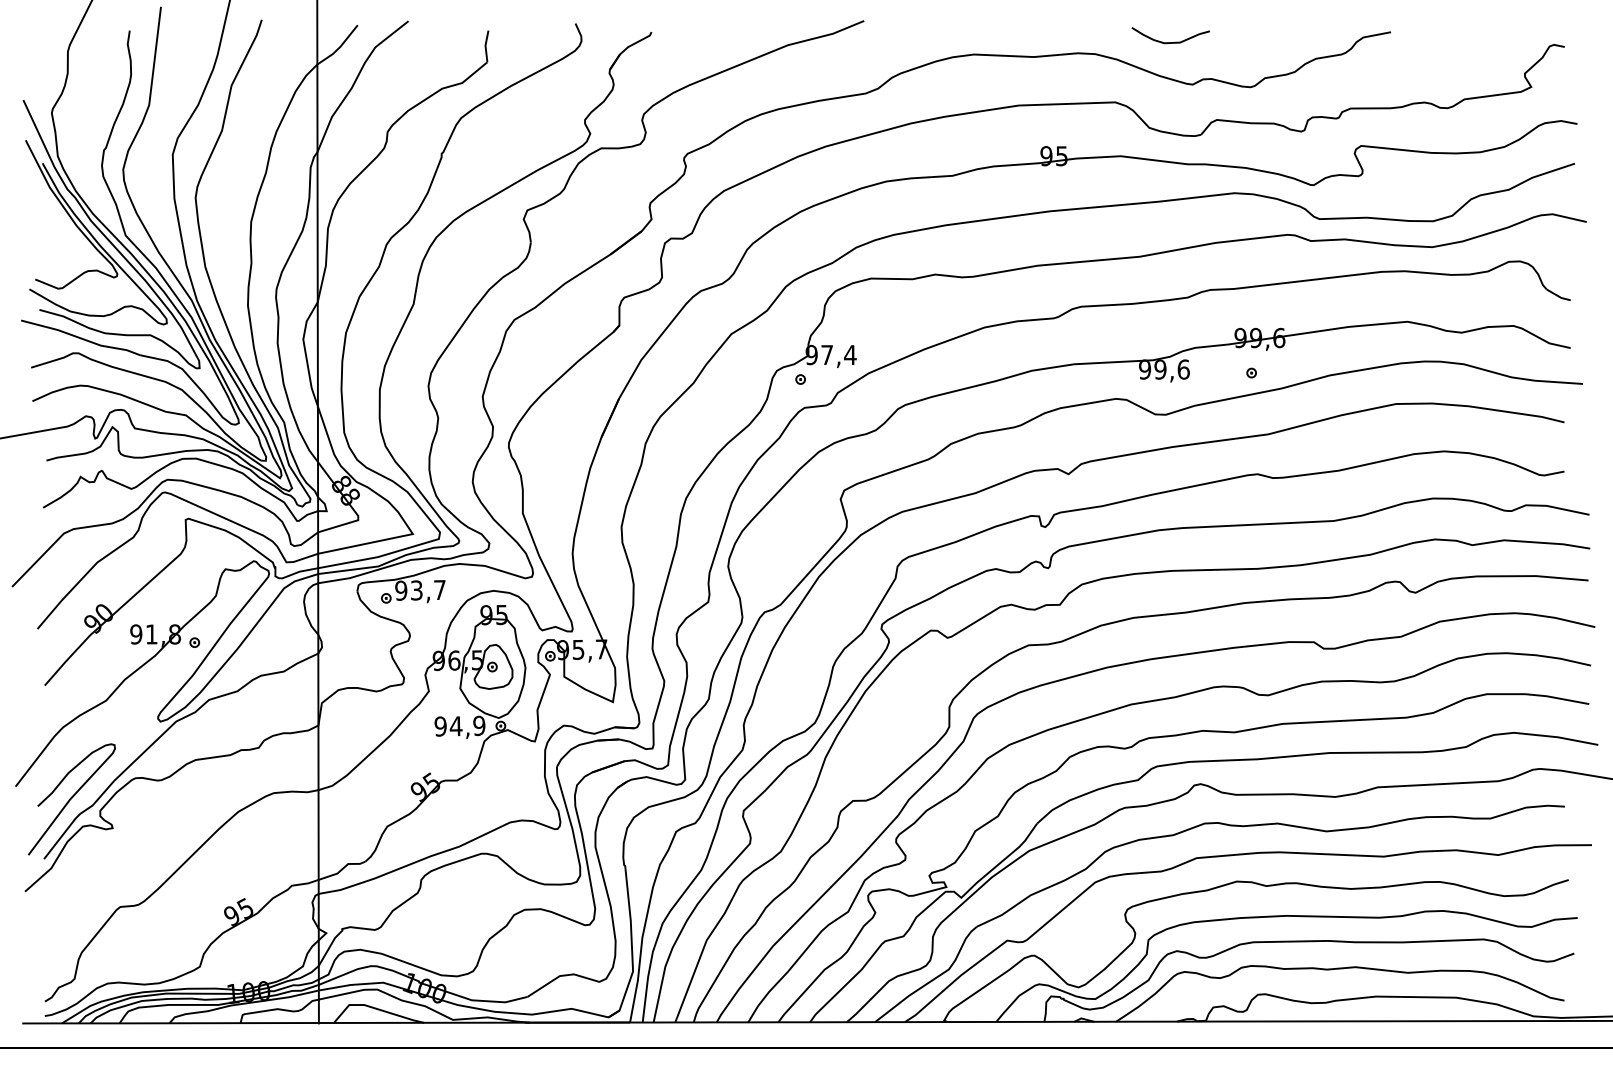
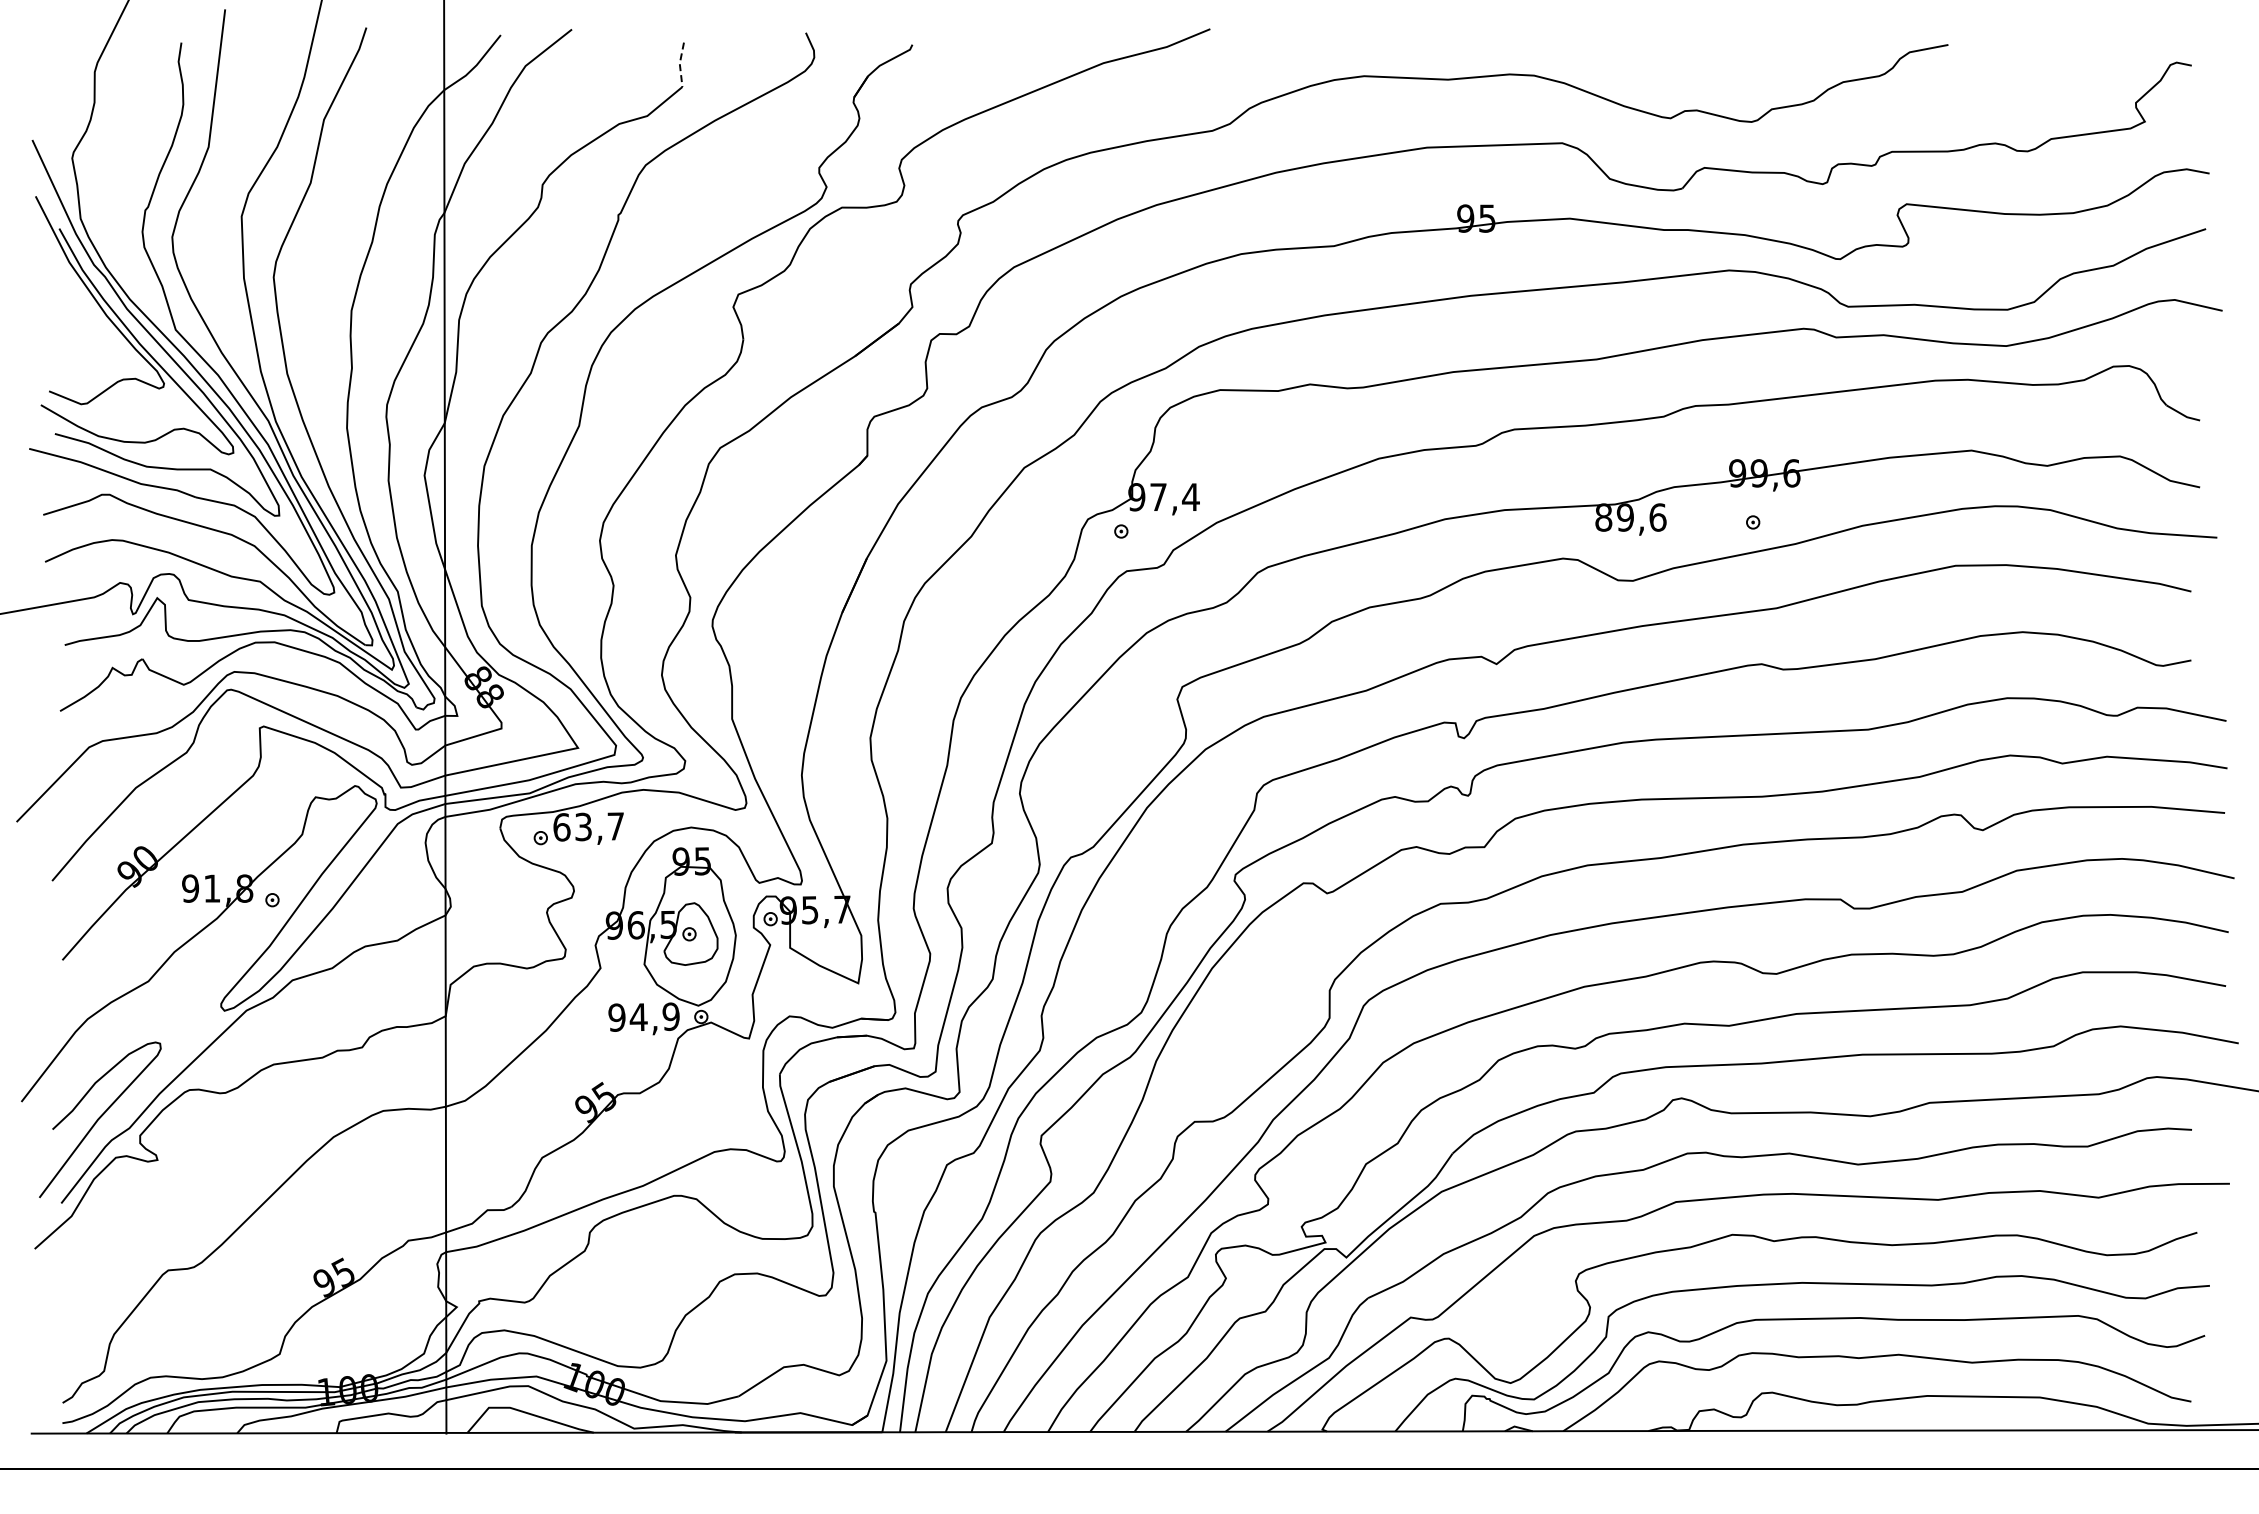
curve: (1170, 42) -> (1639, 59), removed
line: (485, 46) -> (679, 64), solid -> dashed
text: (1144, 369) -> (1603, 517), 99,6 -> 89,6
text: (401, 590) -> (561, 827), 93,7 -> 63,7

